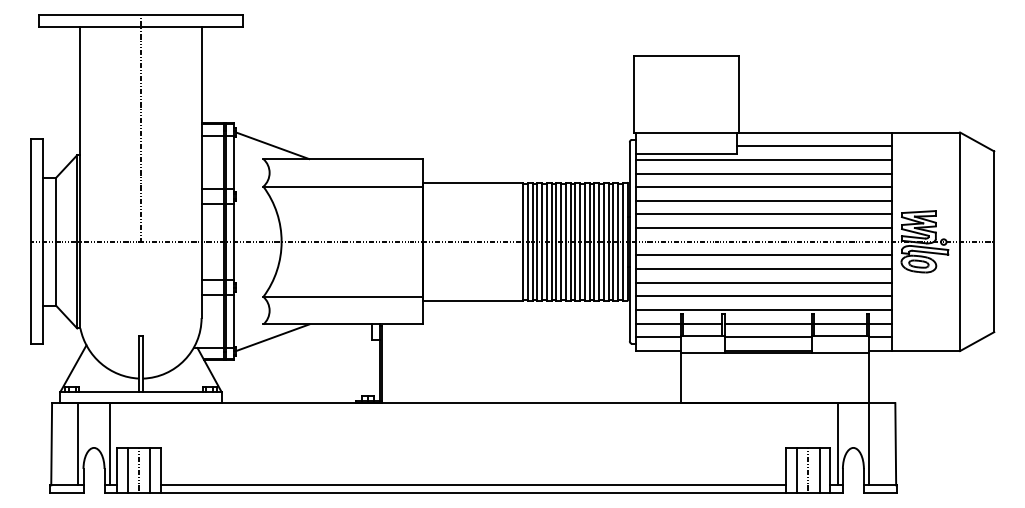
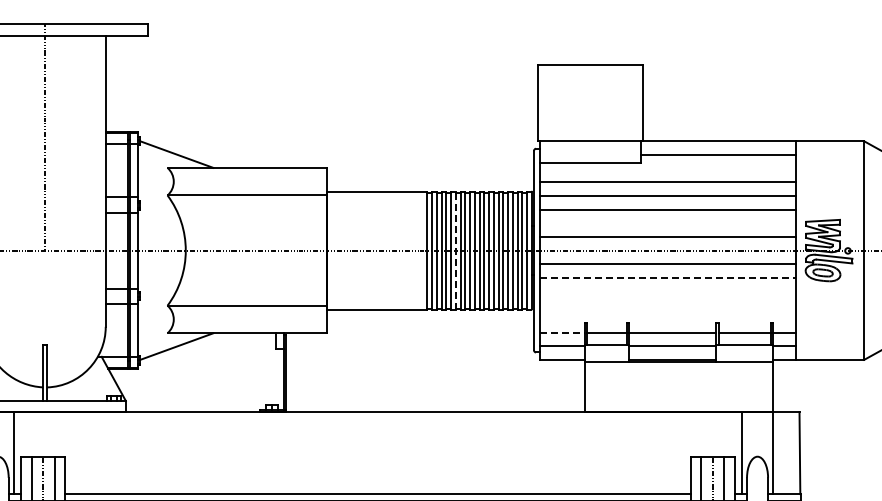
line: (763, 159) -> (667, 168), removed
line: (763, 214) -> (667, 223), removed
line: (551, 241) -> (455, 250), solid -> dashed
line: (764, 269) -> (668, 278), solid -> dashed
line: (763, 282) -> (667, 291), removed
line: (763, 296) -> (667, 305), removed
line: (763, 310) -> (667, 319), removed
line: (658, 323) -> (562, 332), solid -> dashed

